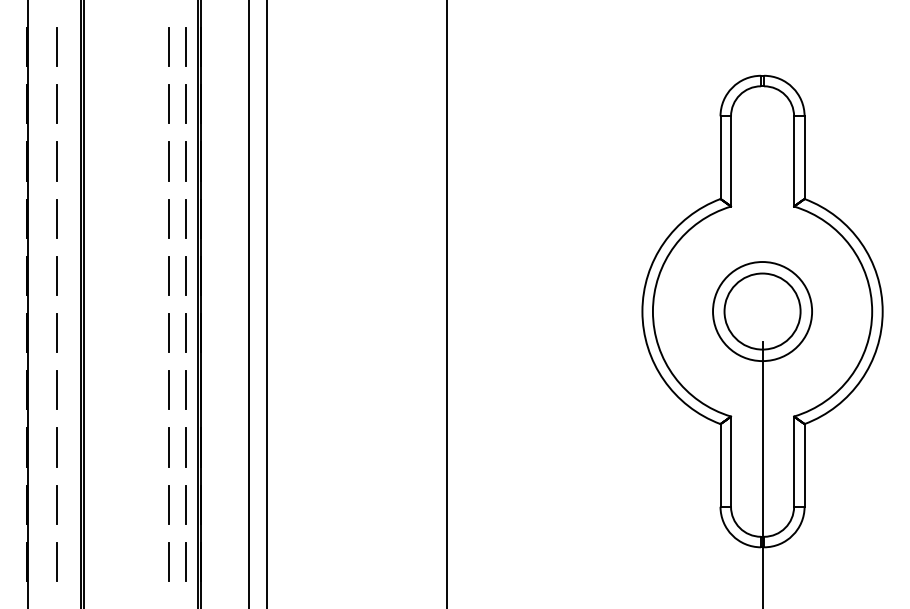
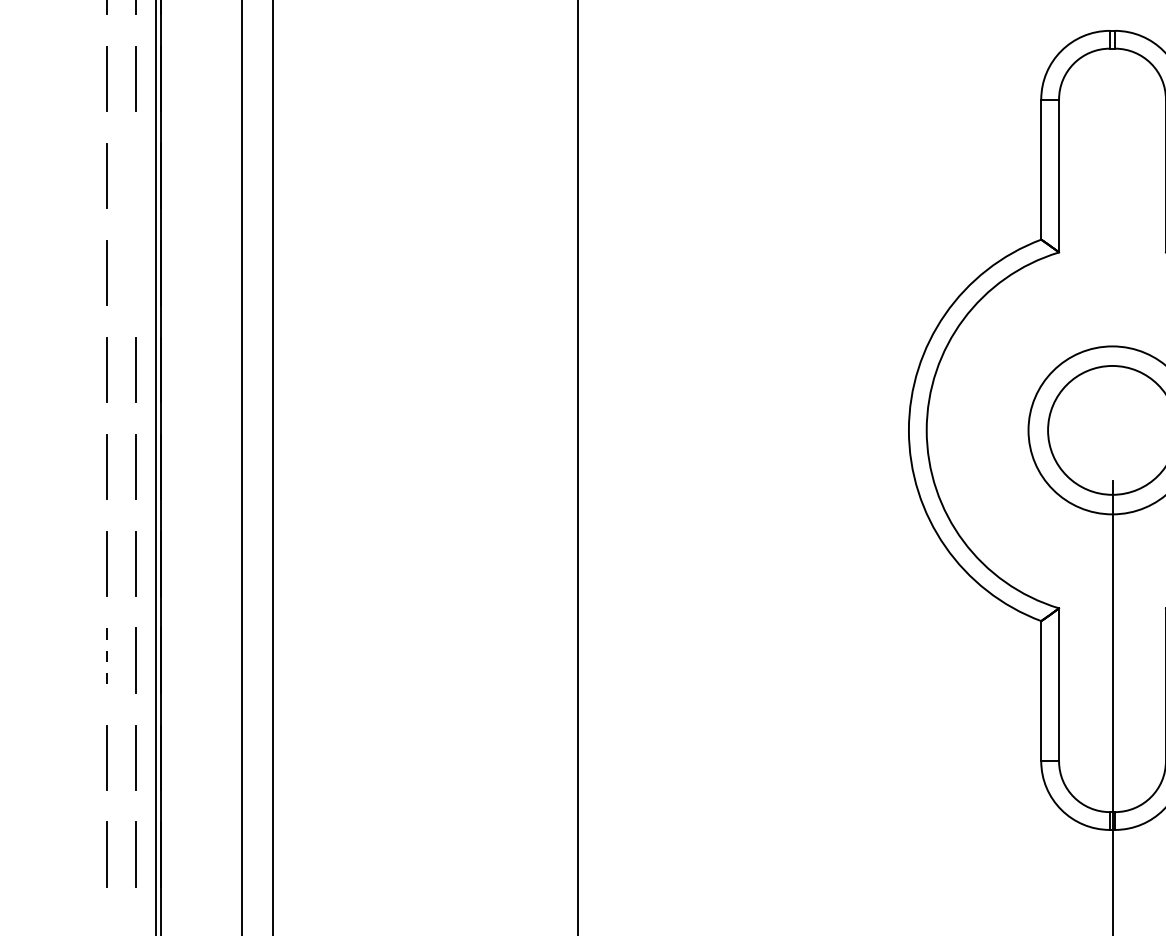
line: (186, 161) -> (136, 176), removed
line: (186, 218) -> (136, 272), removed
line: (169, 448) -> (107, 662), solid -> dashed

